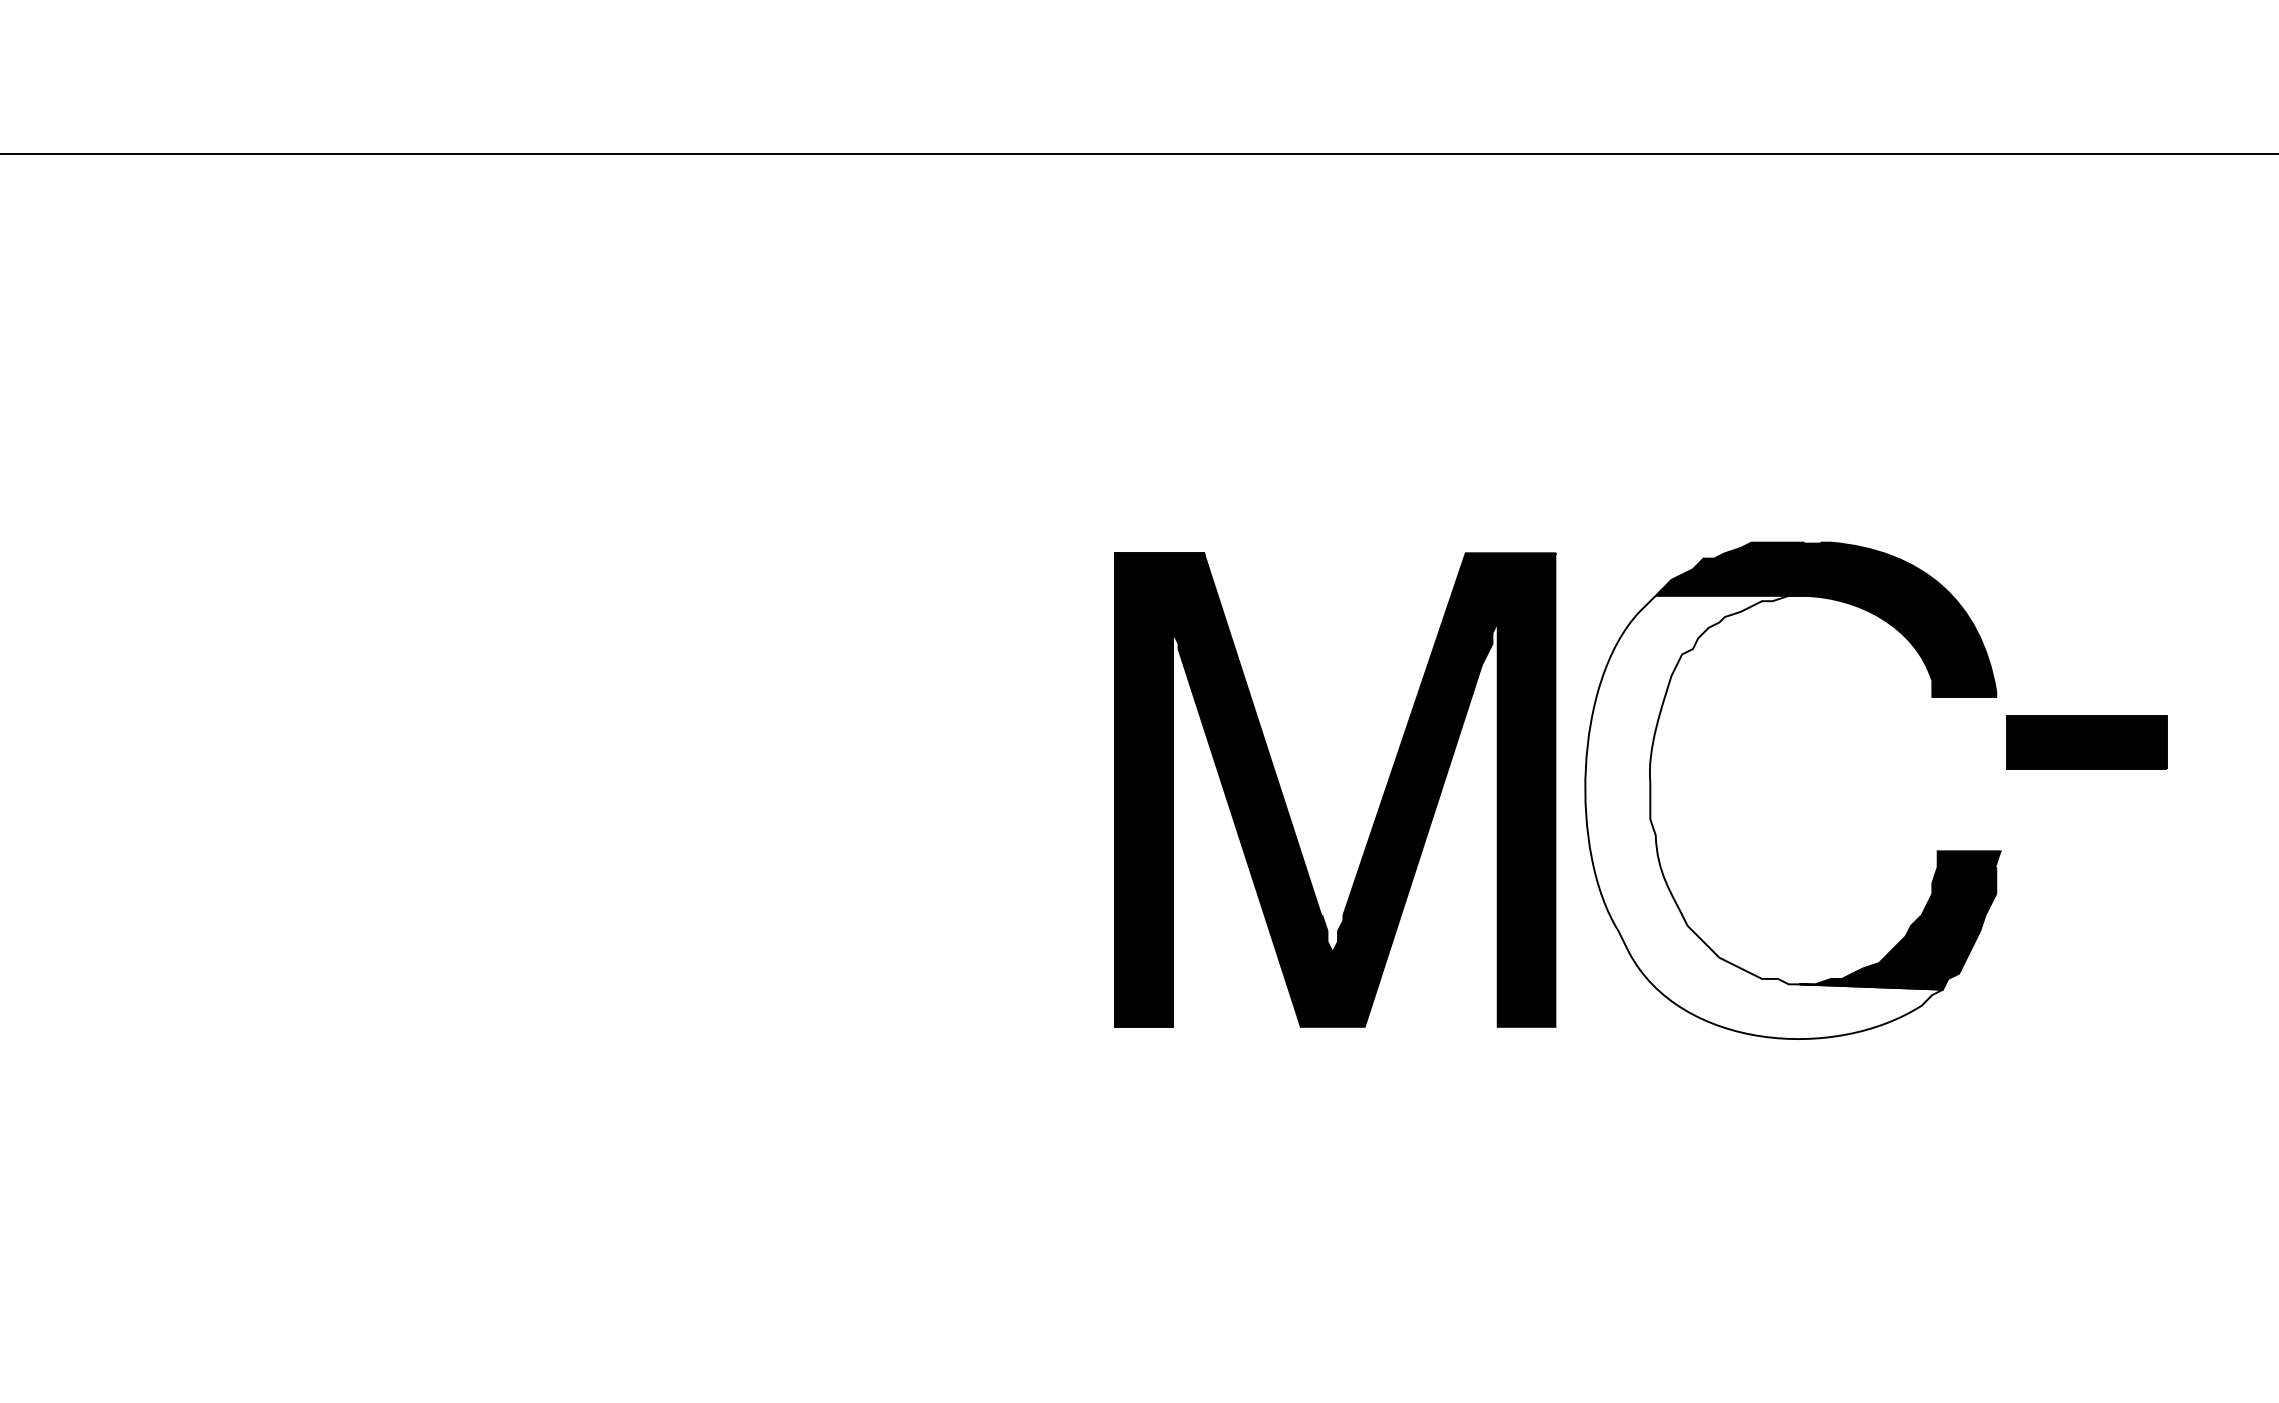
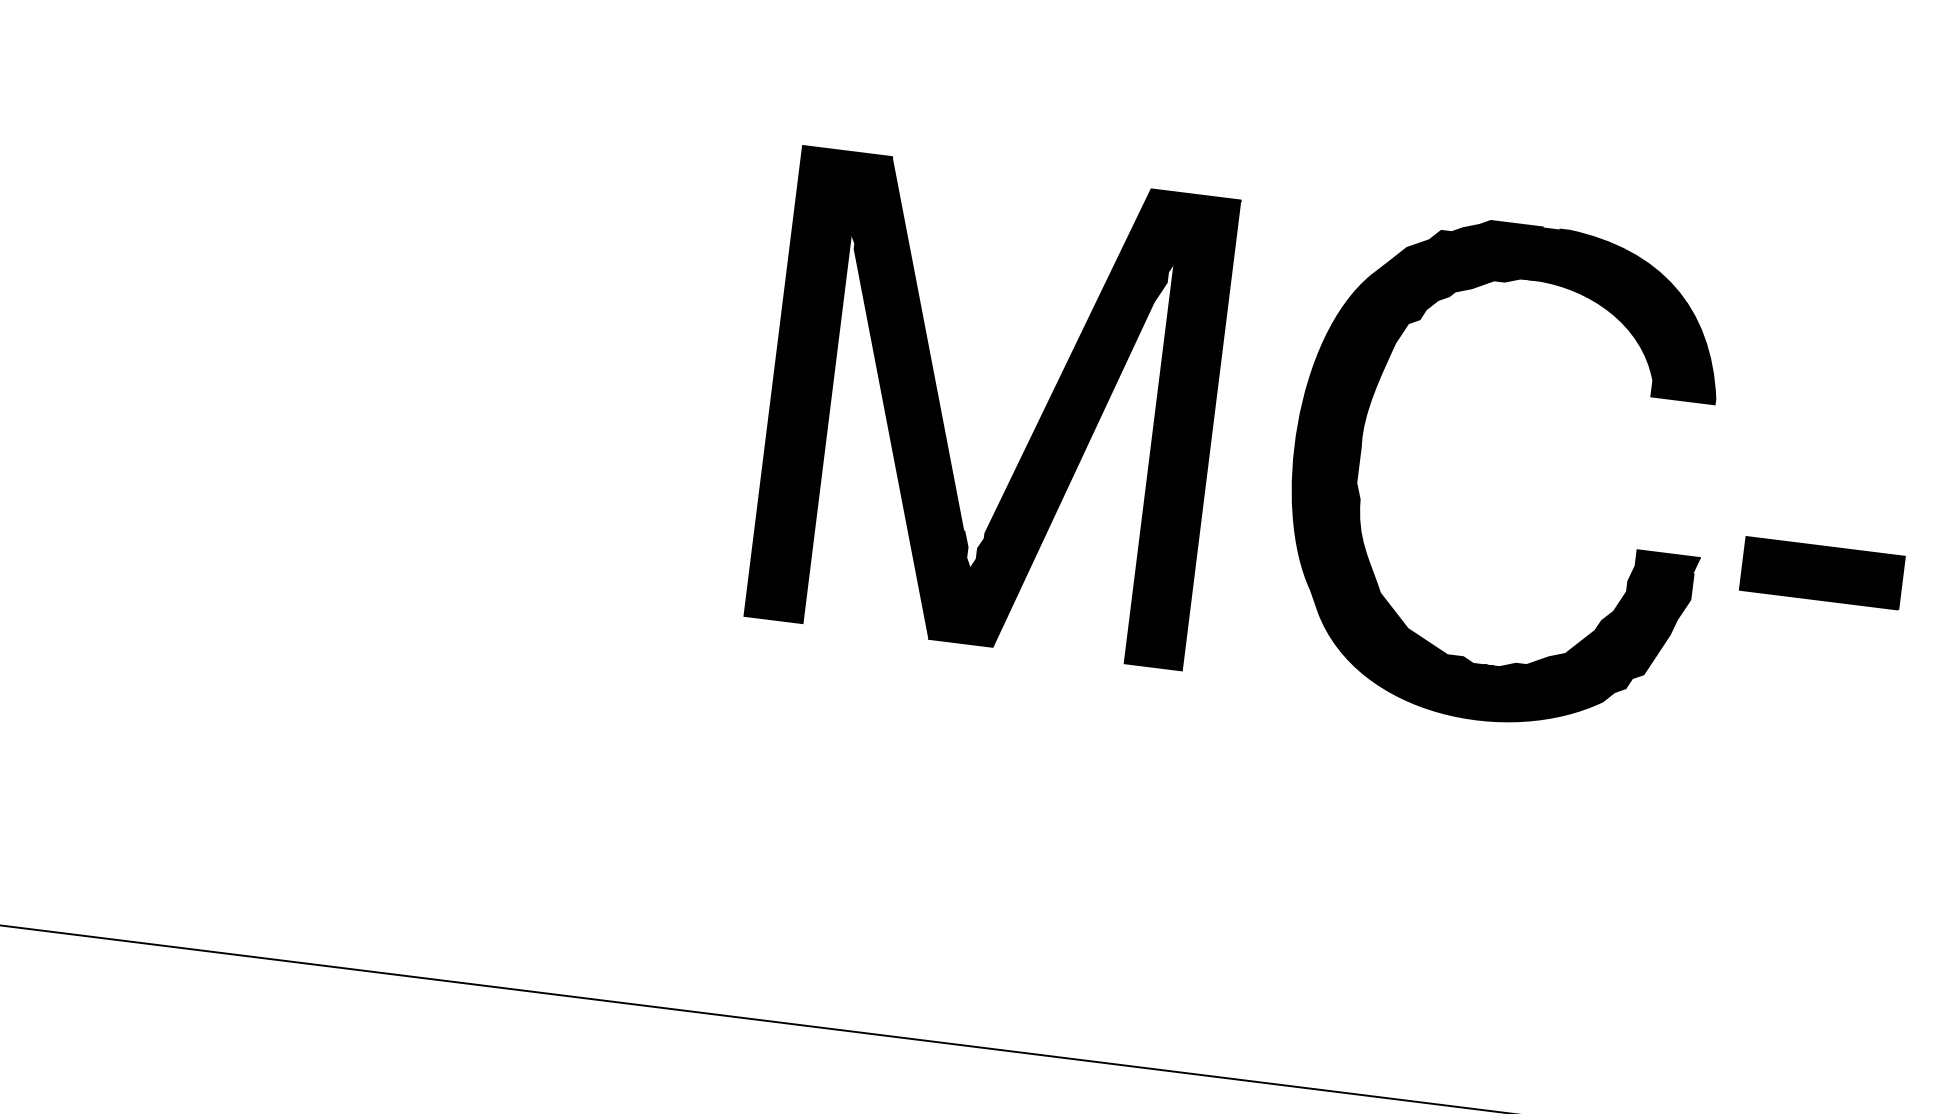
part: (2086, 742) -> (1821, 573), moved
part: (1379, 804) -> (1034, 428), moved
fill: (1763, 817) -> (1468, 495), added

